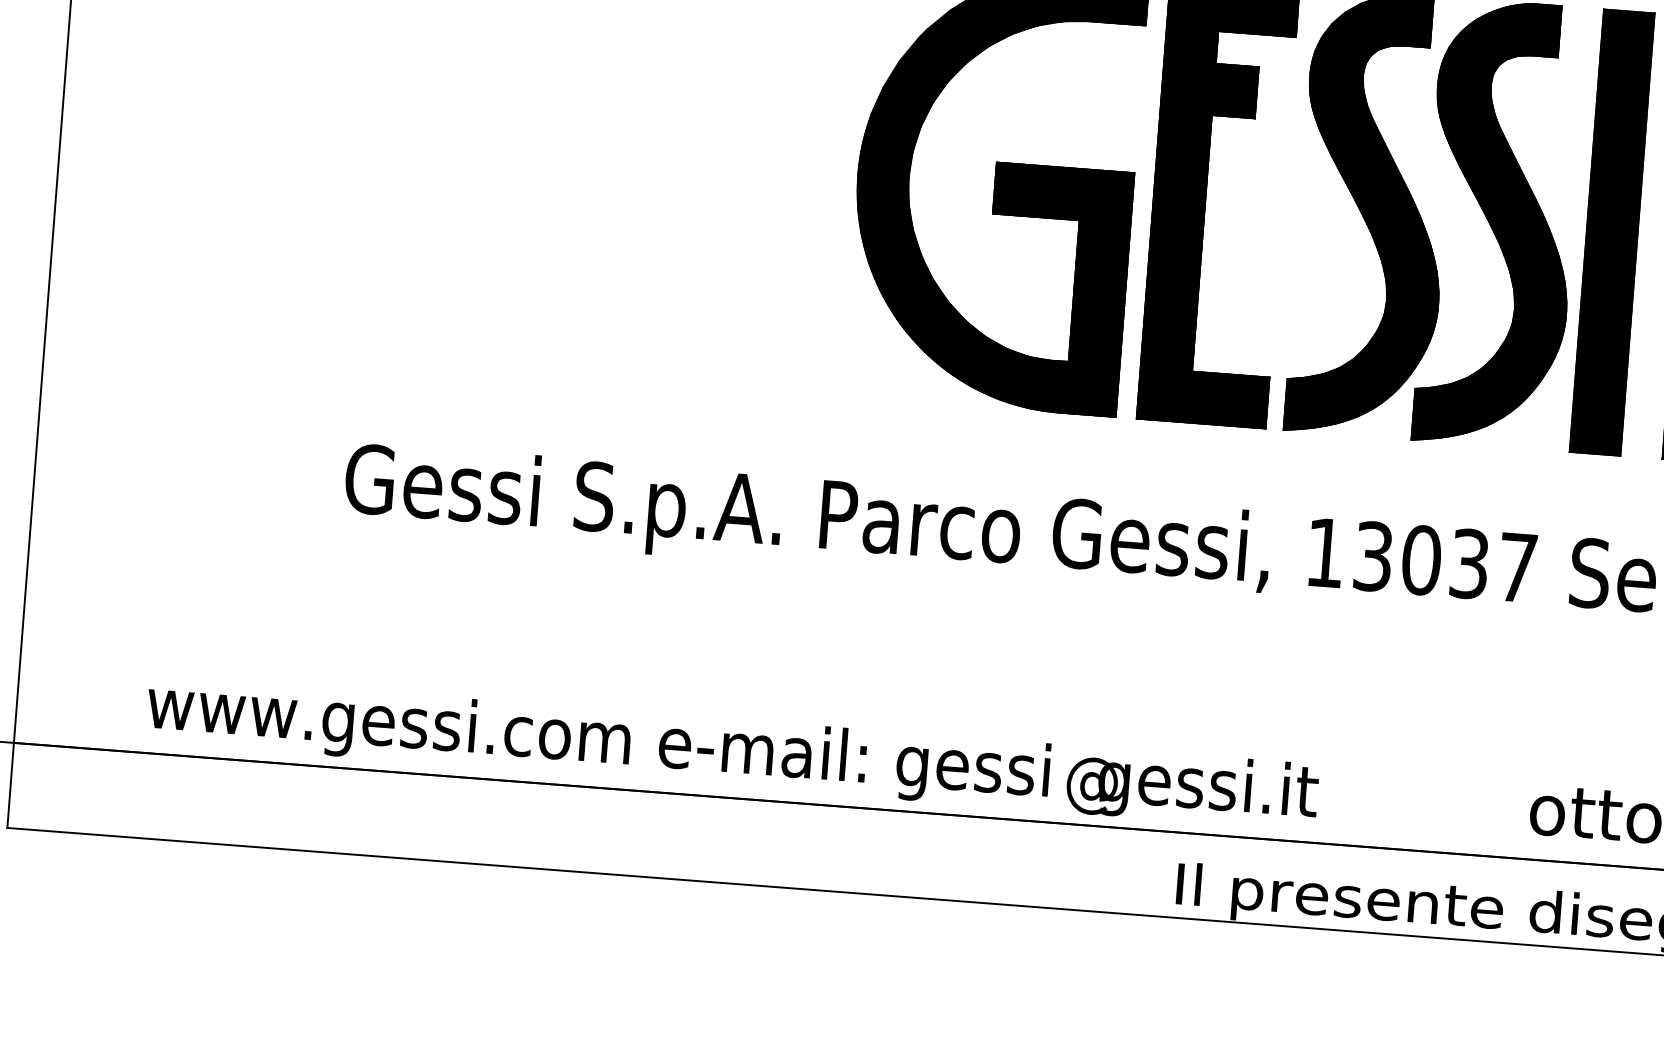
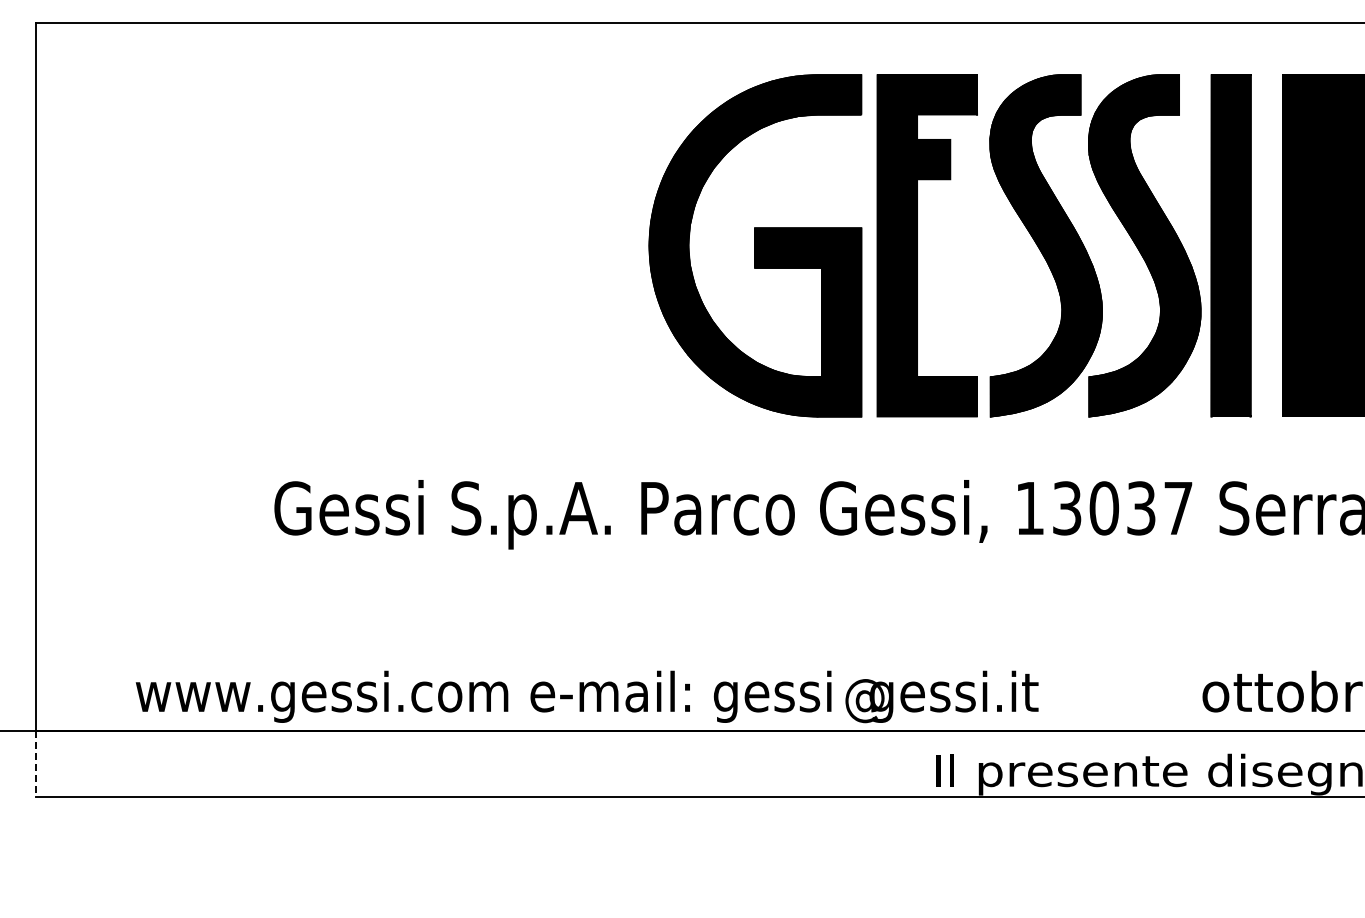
line: (10, 785) -> (35, 764), solid -> dashed

